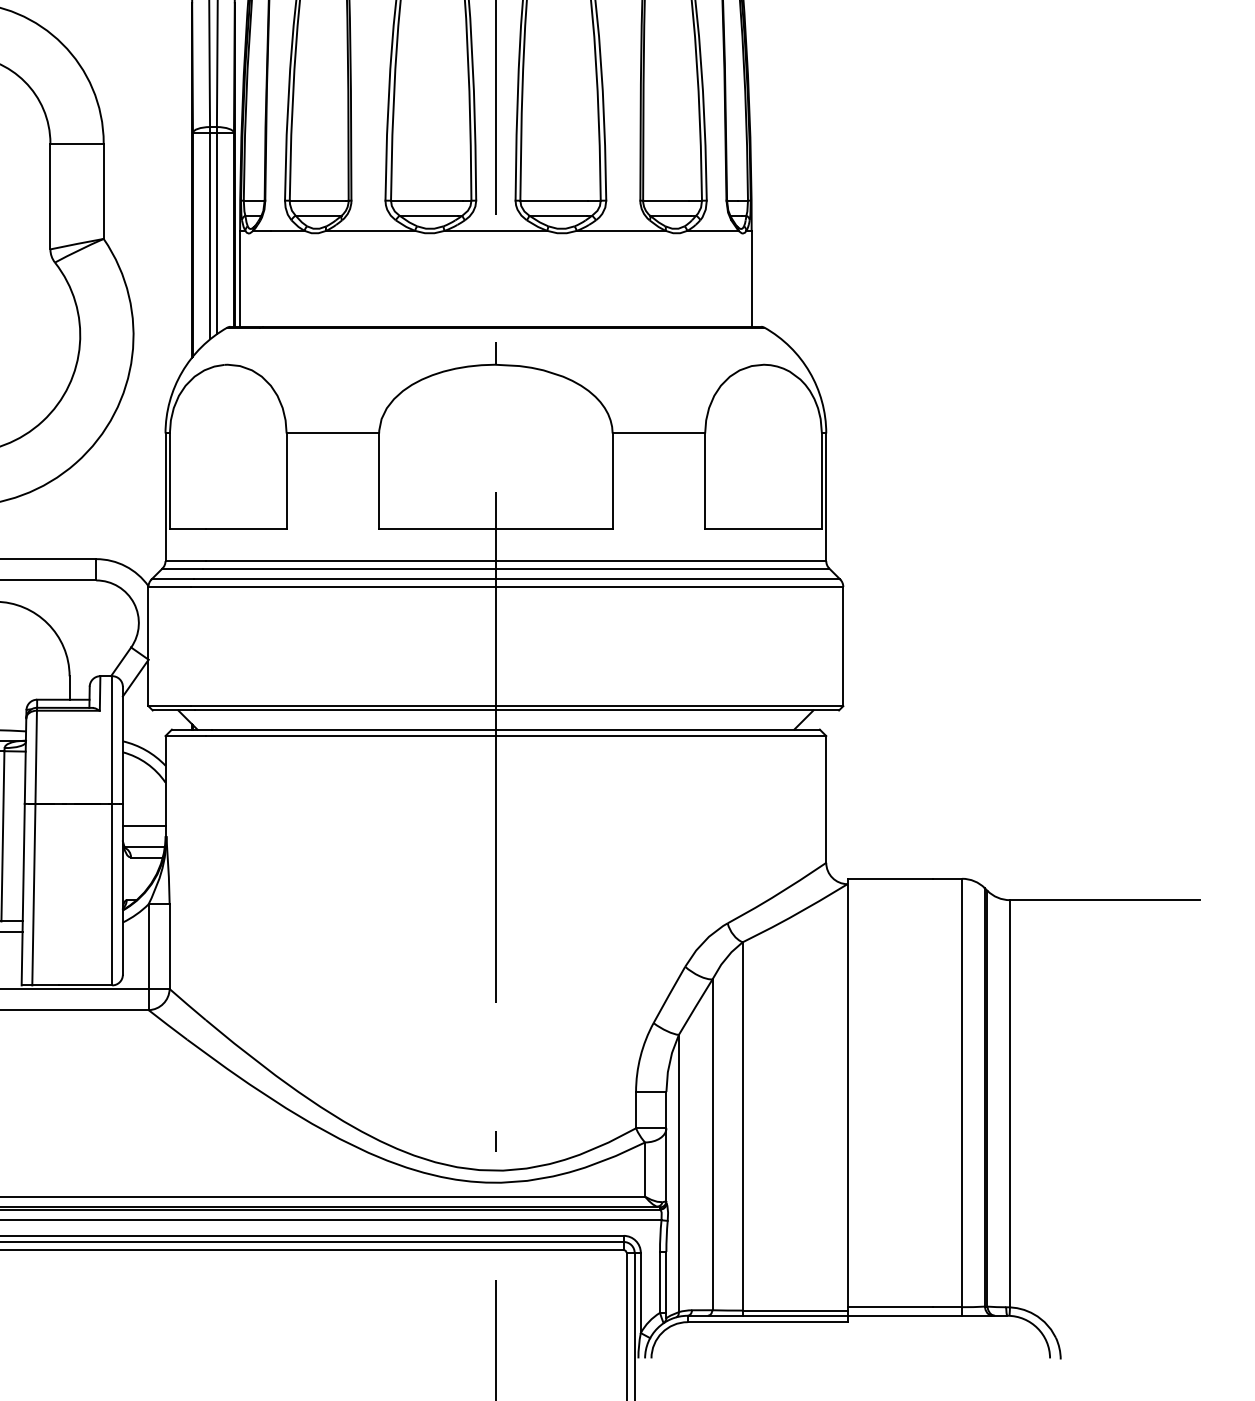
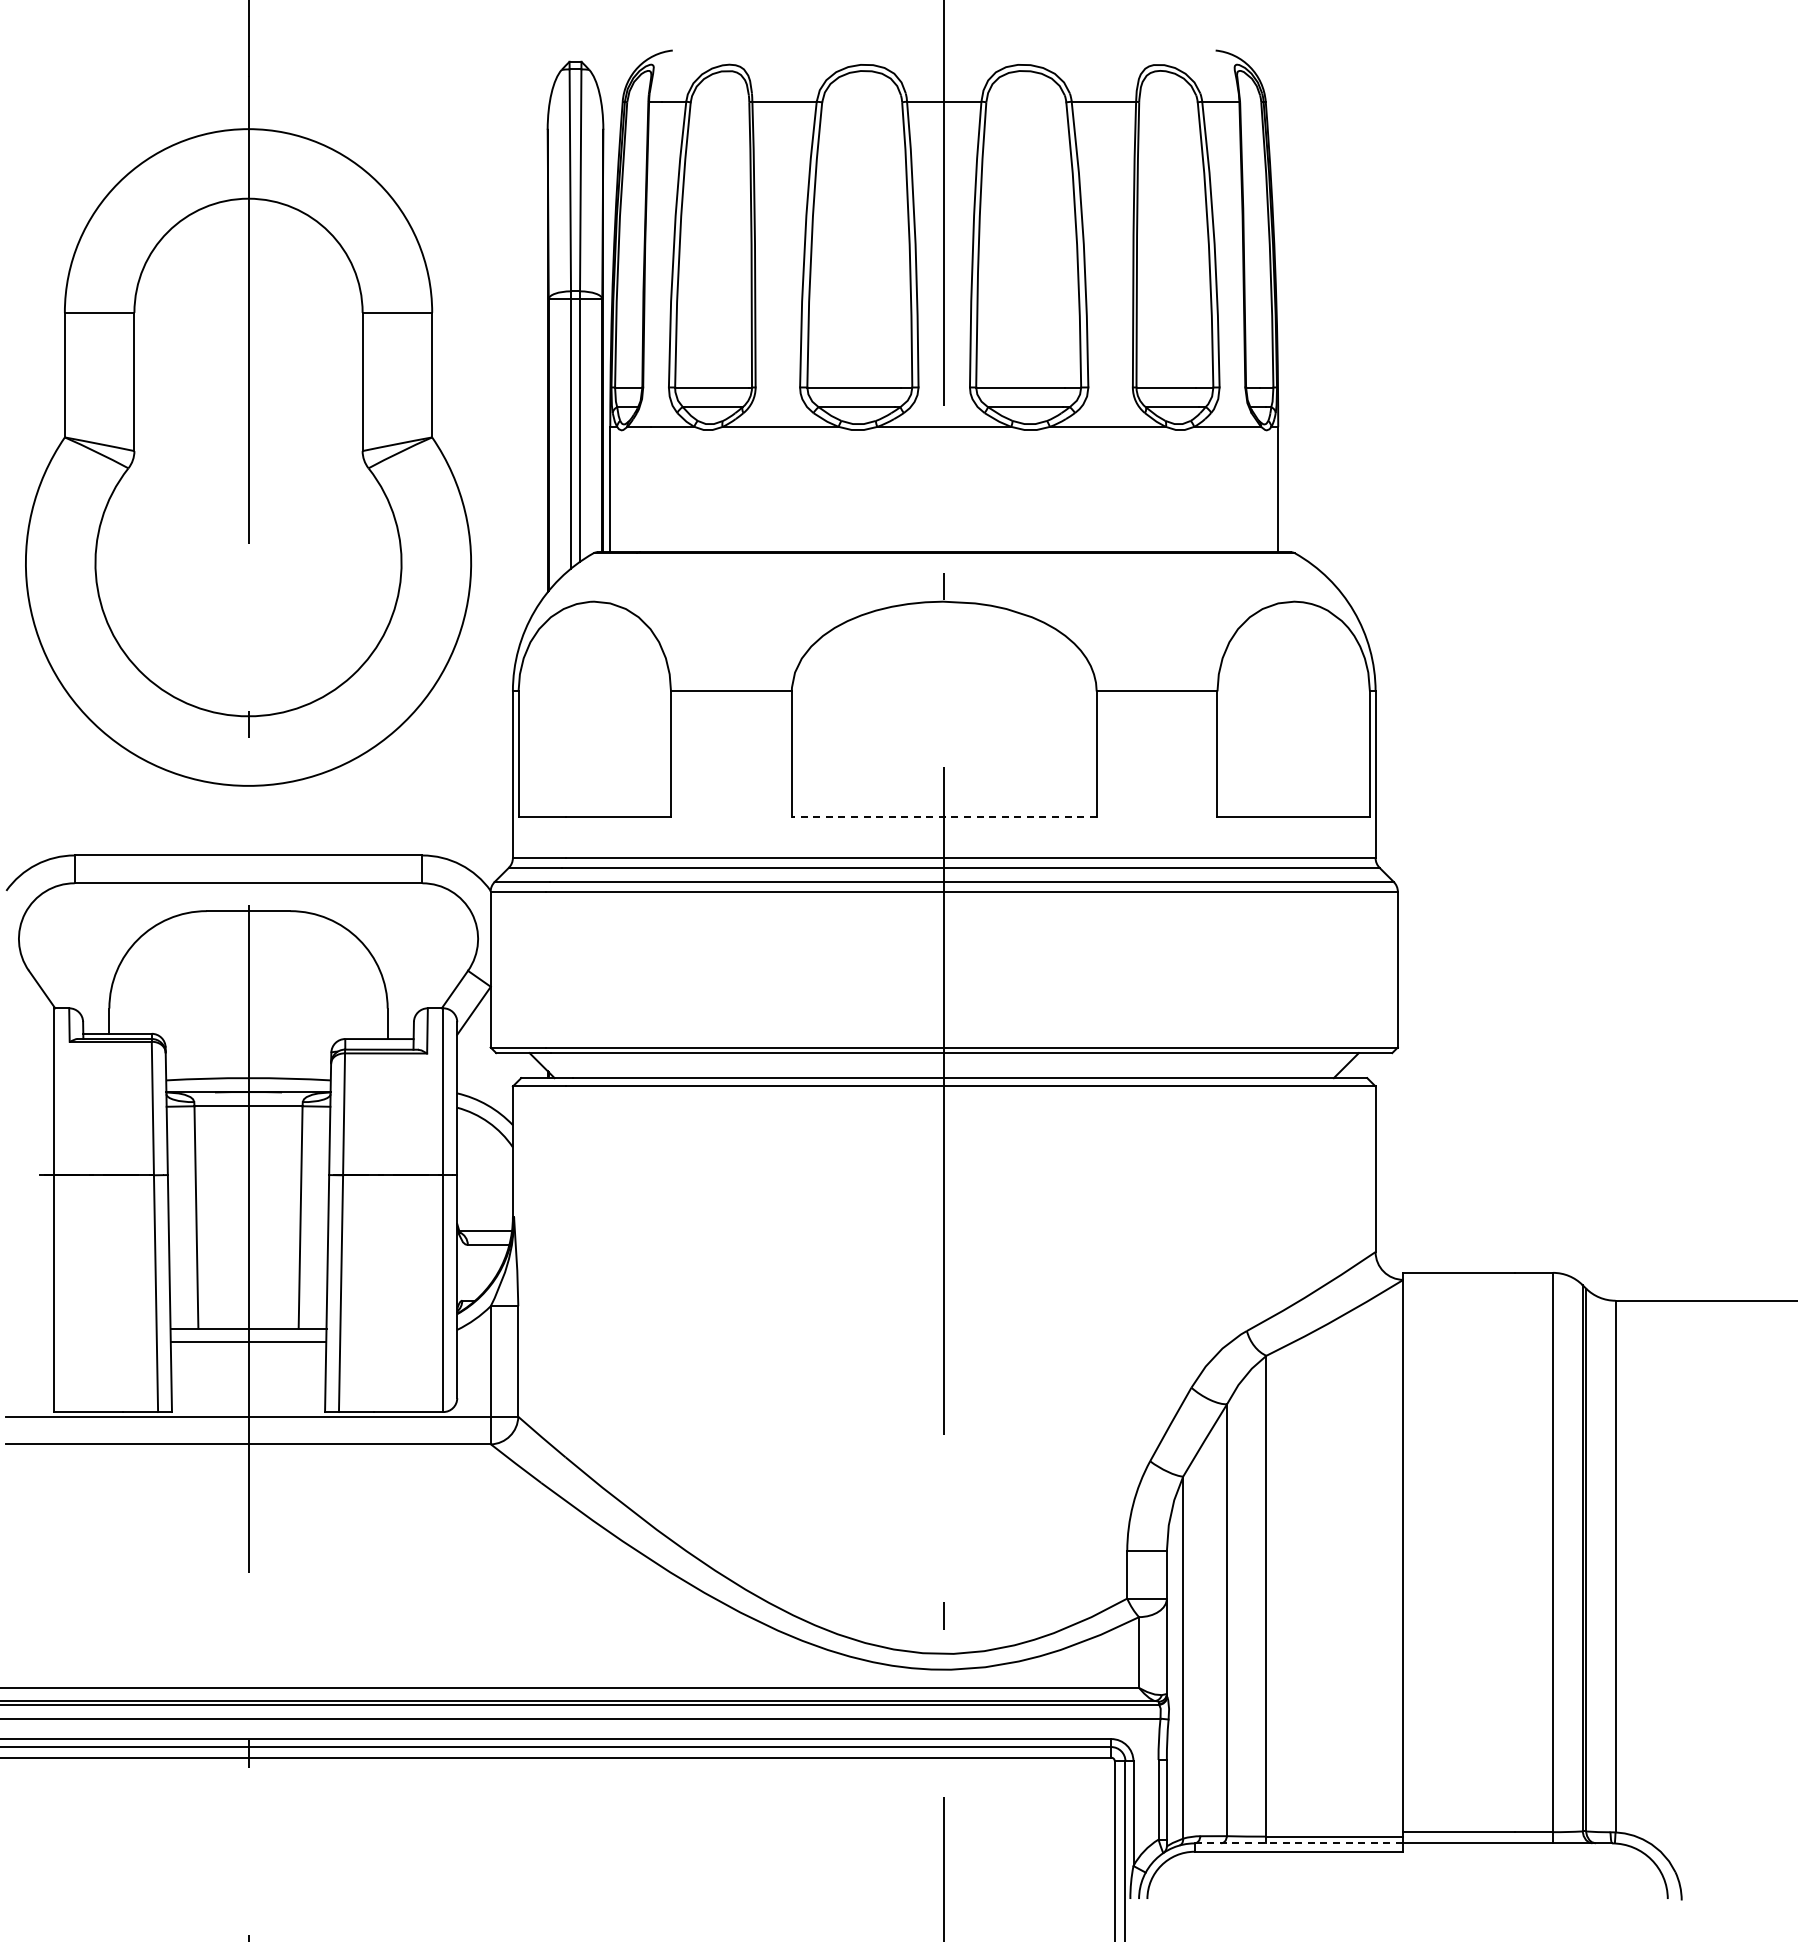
line: (495, 529) -> (943, 816), solid -> dashed
line: (143, 825) -> (484, 1203), removed
line: (767, 1315) -> (1299, 1843), solid -> dashed

